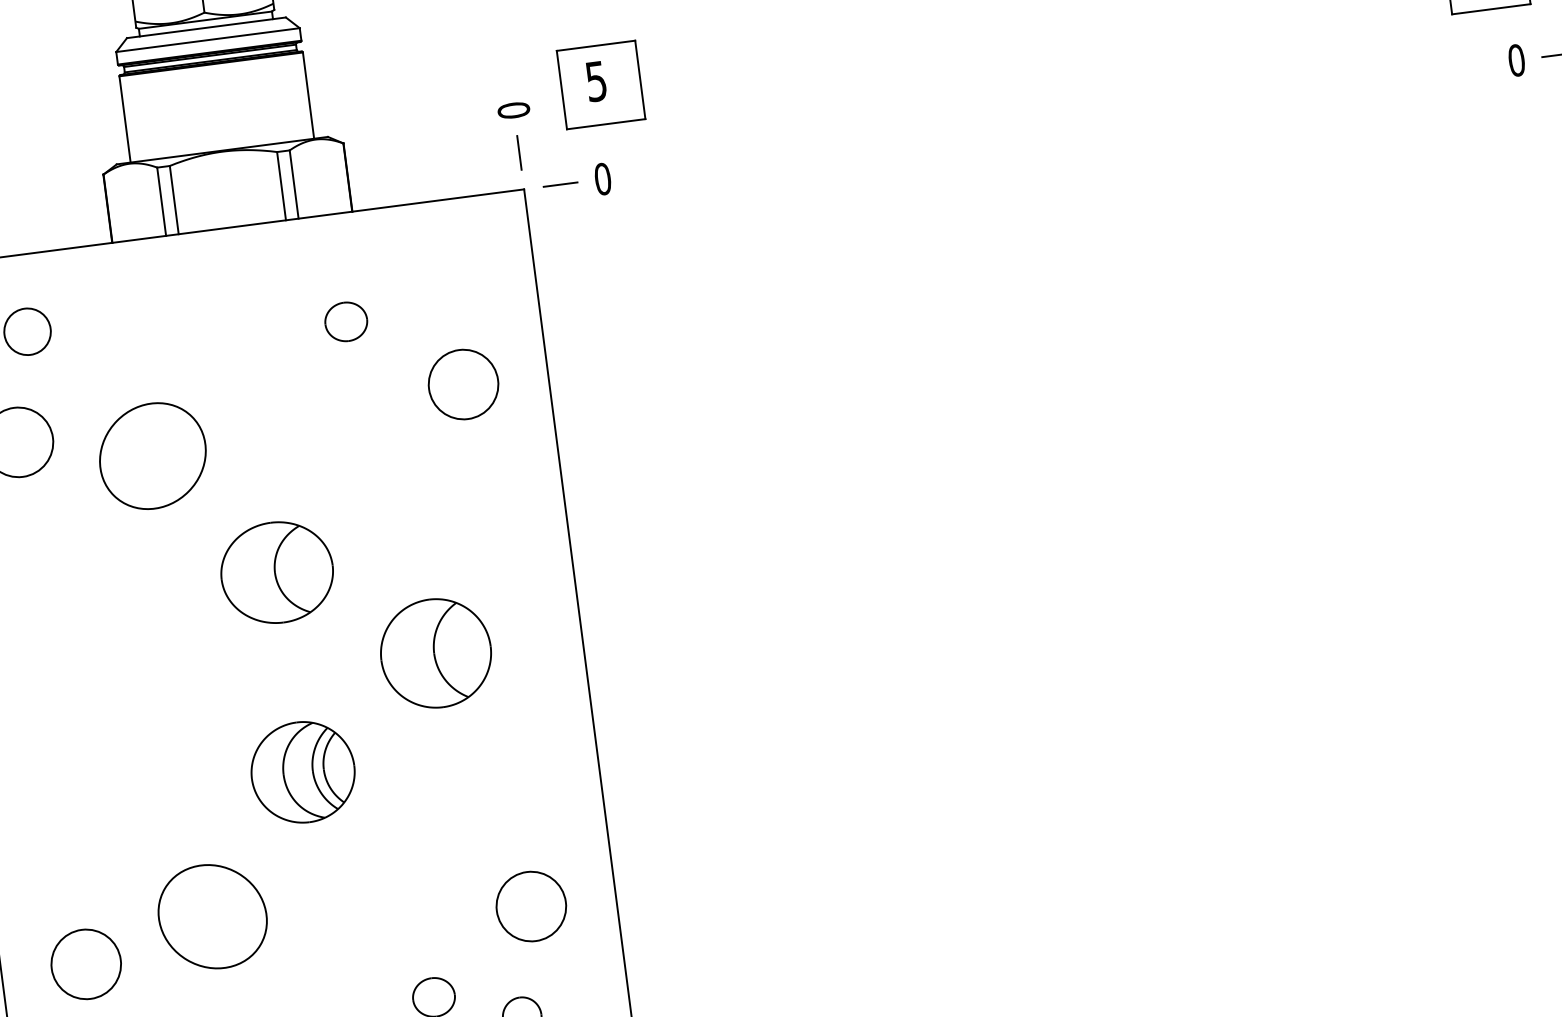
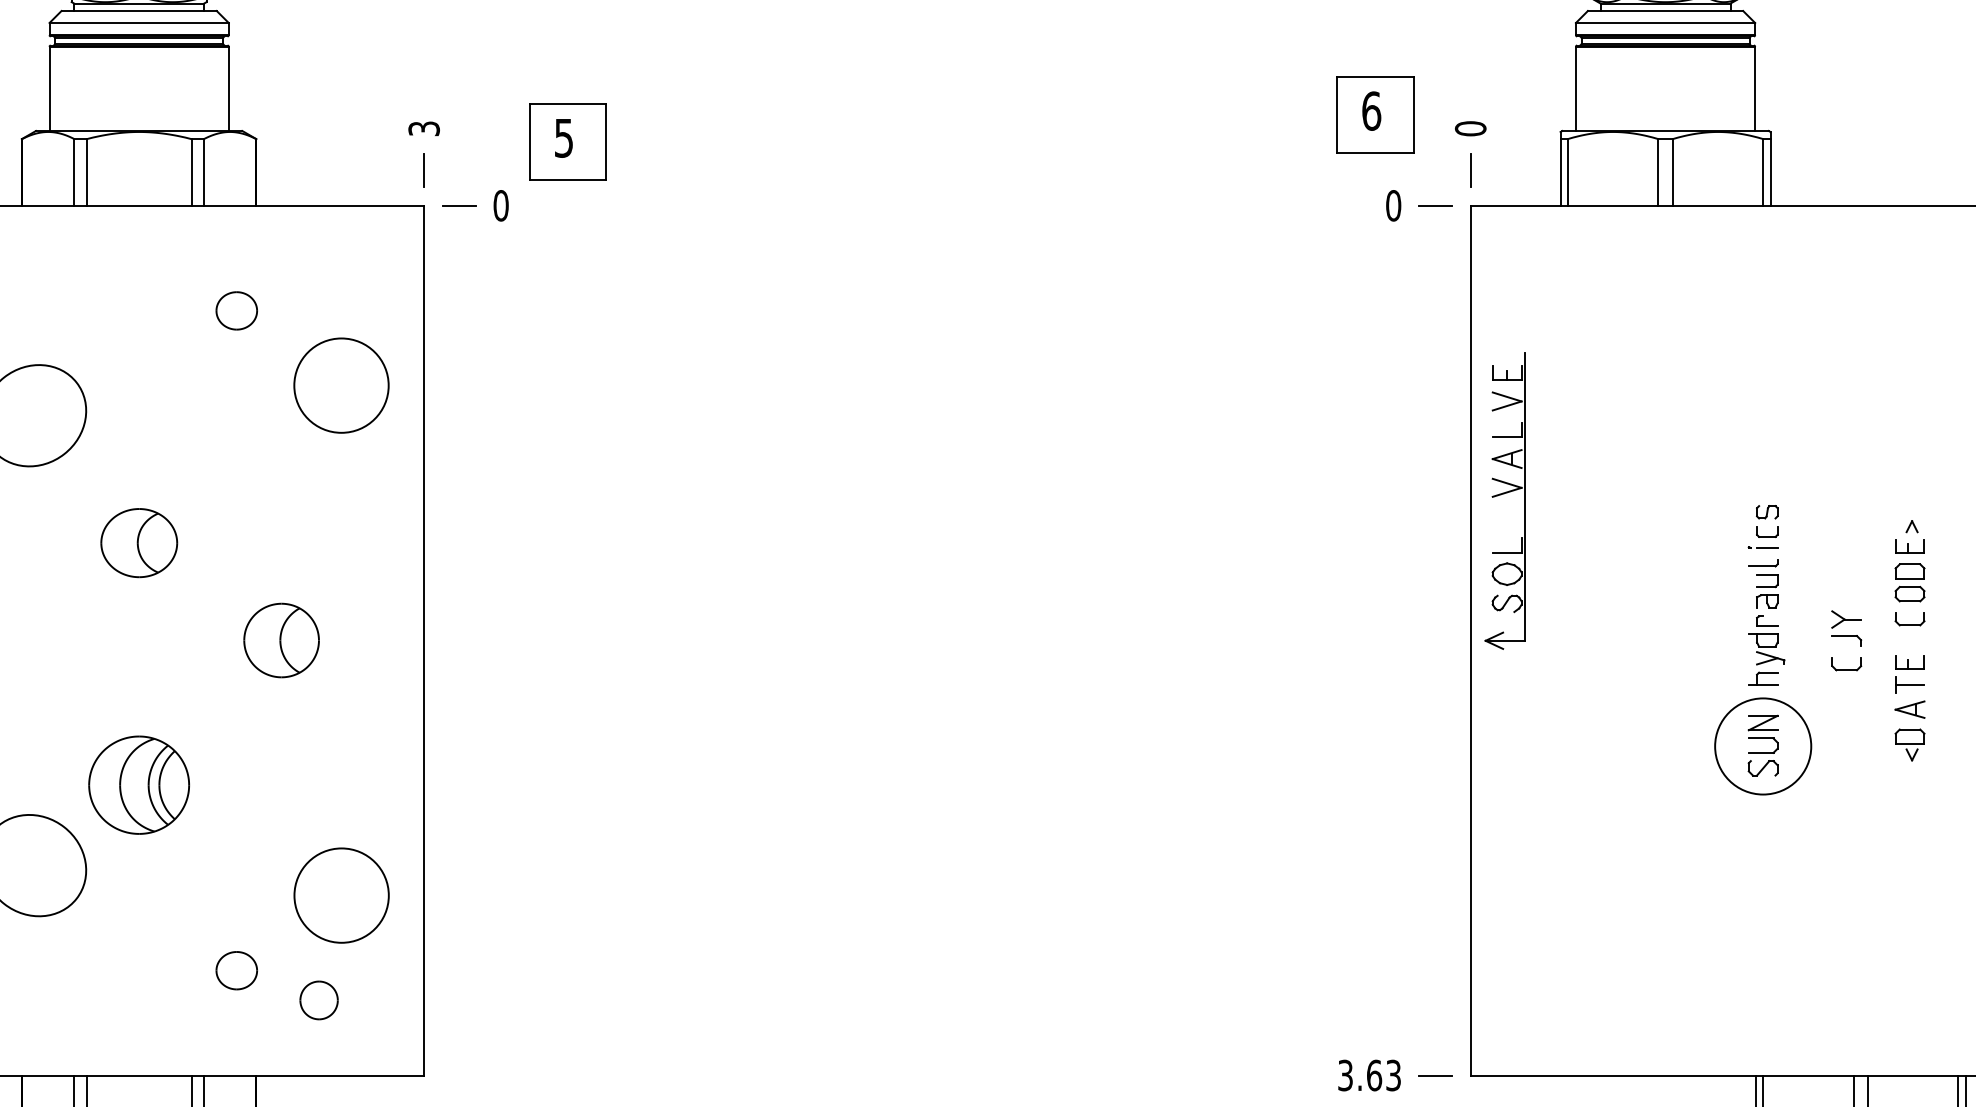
part: (600, 84) -> (567, 141), moved
text: (513, 110) -> (423, 128), 0 -> 3
circle: (463, 384) -> (341, 385), size x1.4
part: (277, 571) -> (139, 542), size x0.7
part: (435, 653) -> (281, 640), size x0.7
part: (302, 771) -> (138, 784), moved
circle: (531, 906) -> (341, 895), size x1.4

